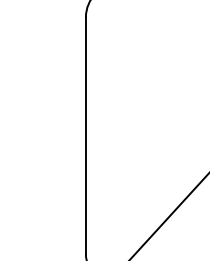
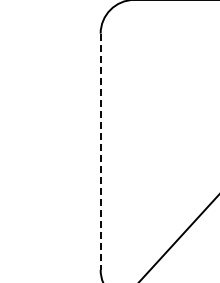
line: (85, 136) -> (100, 152), solid -> dashed

